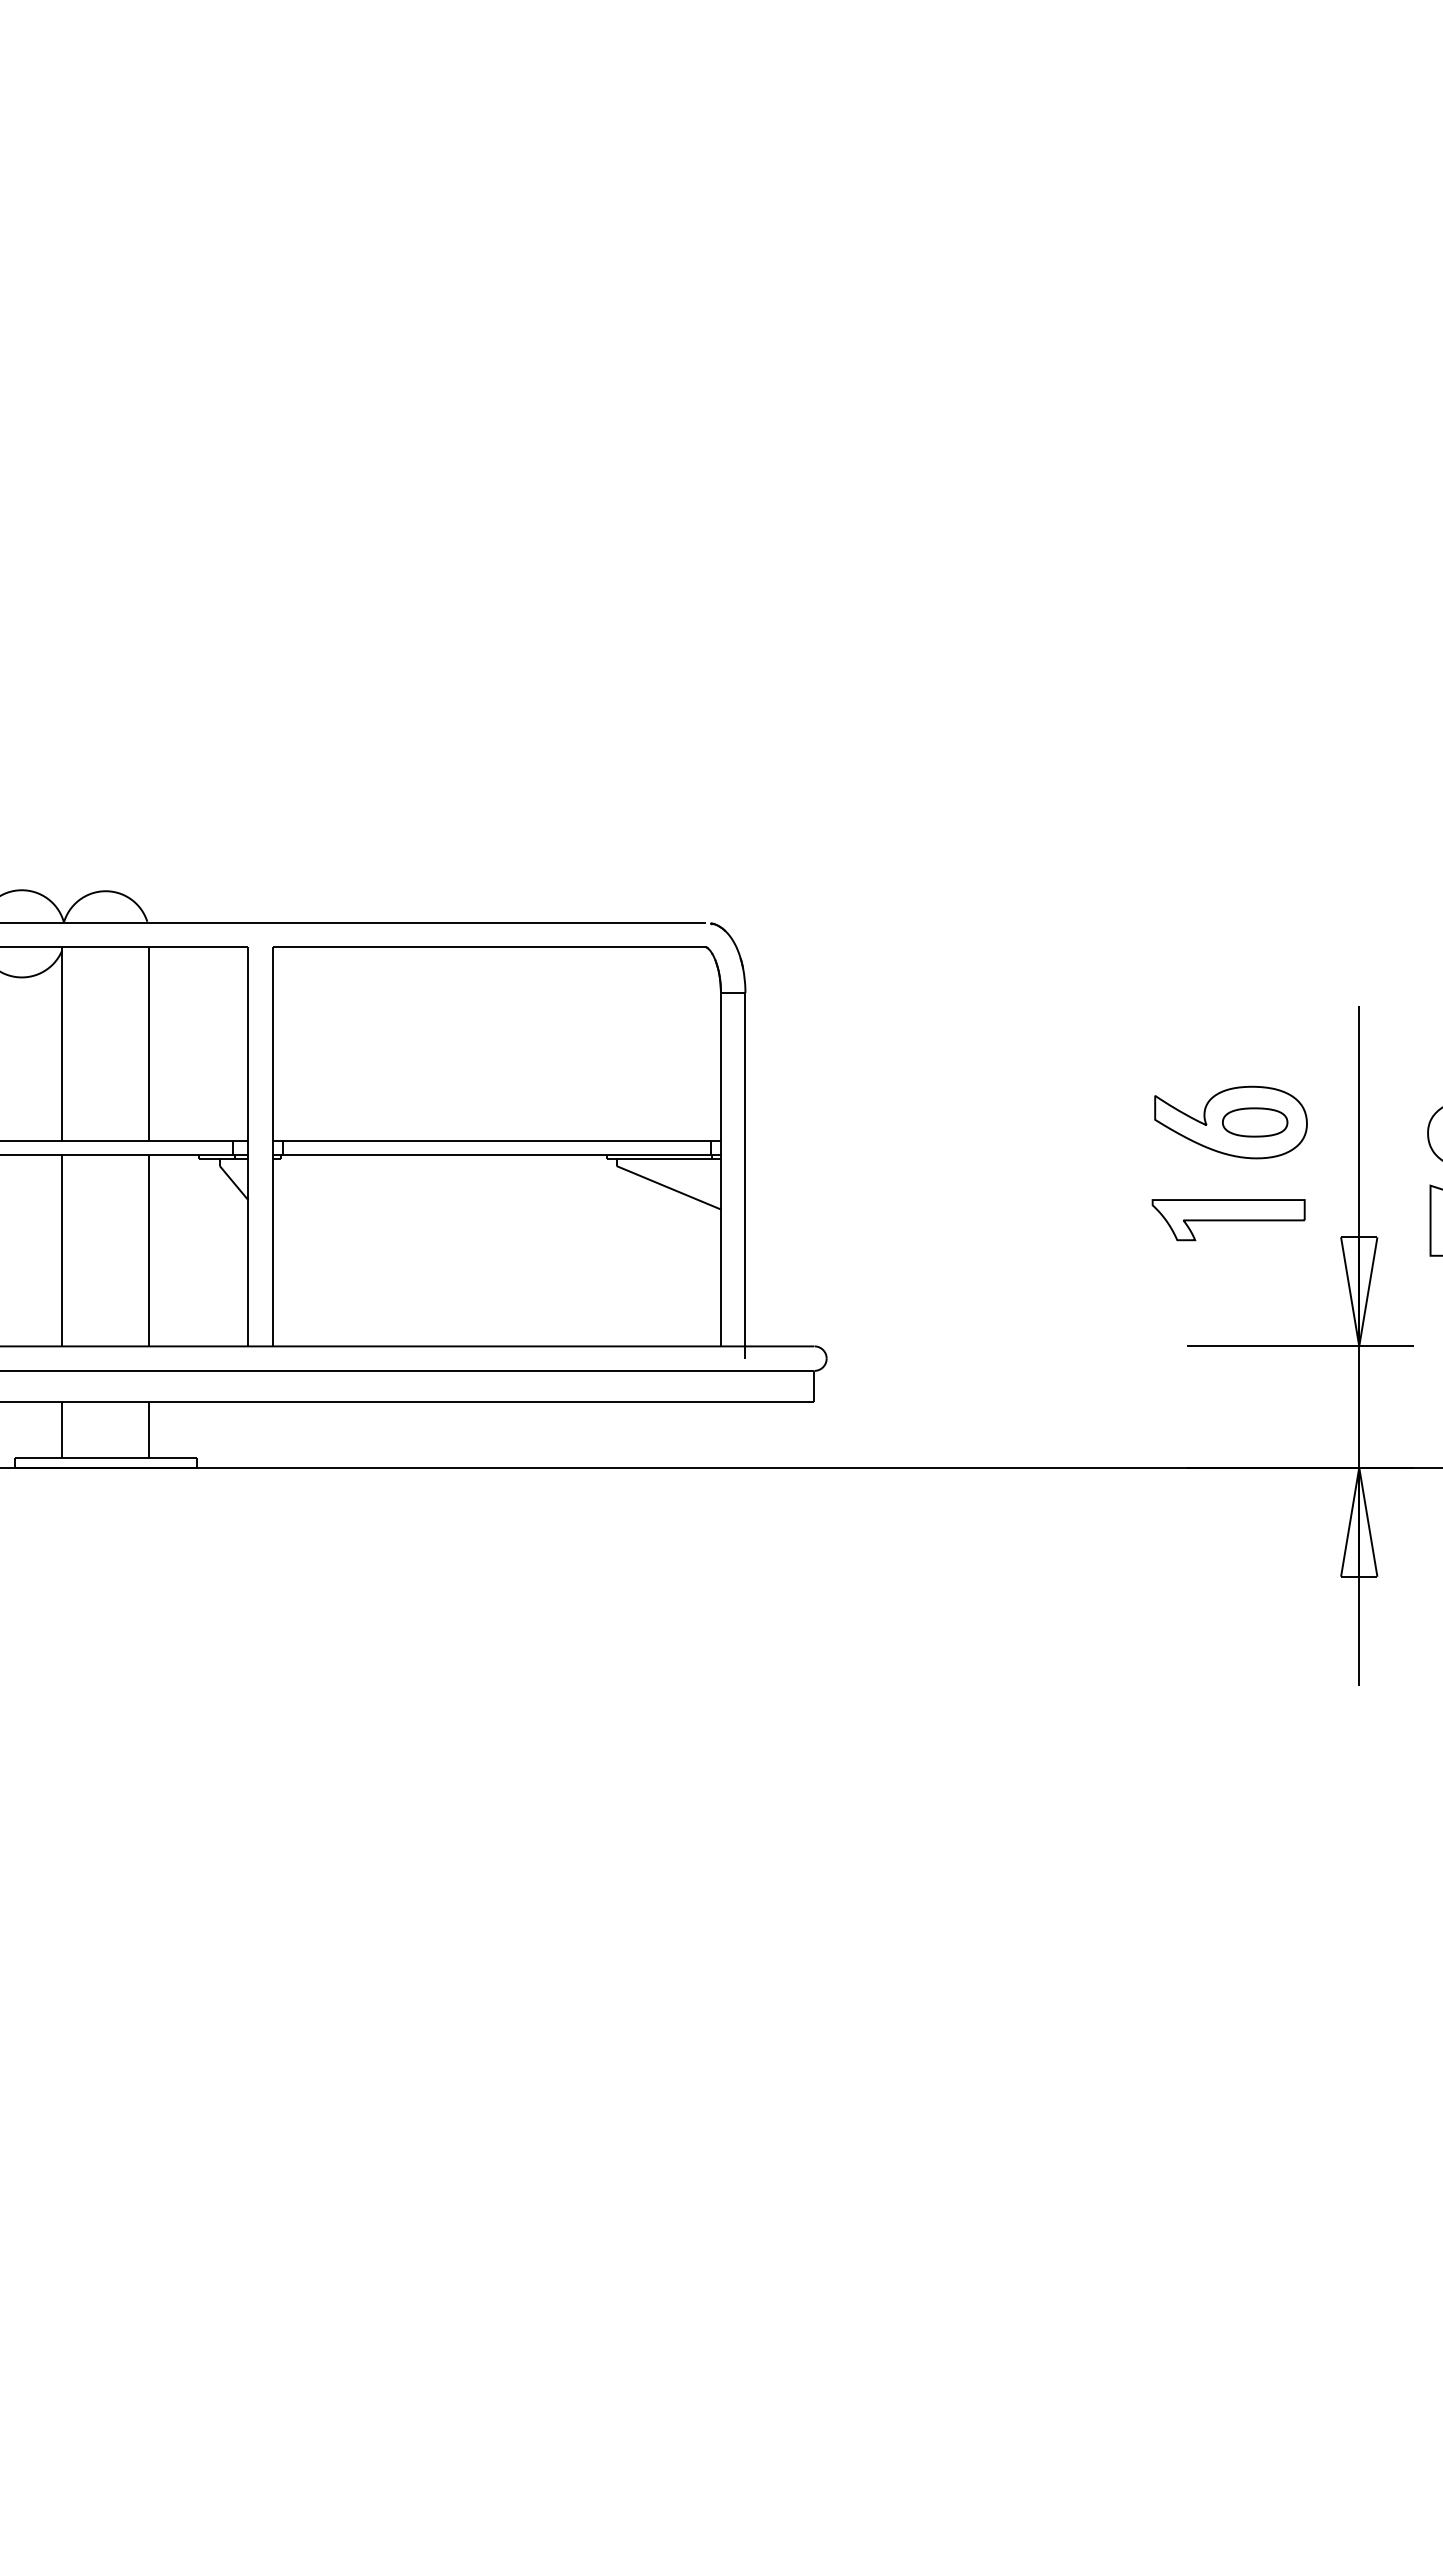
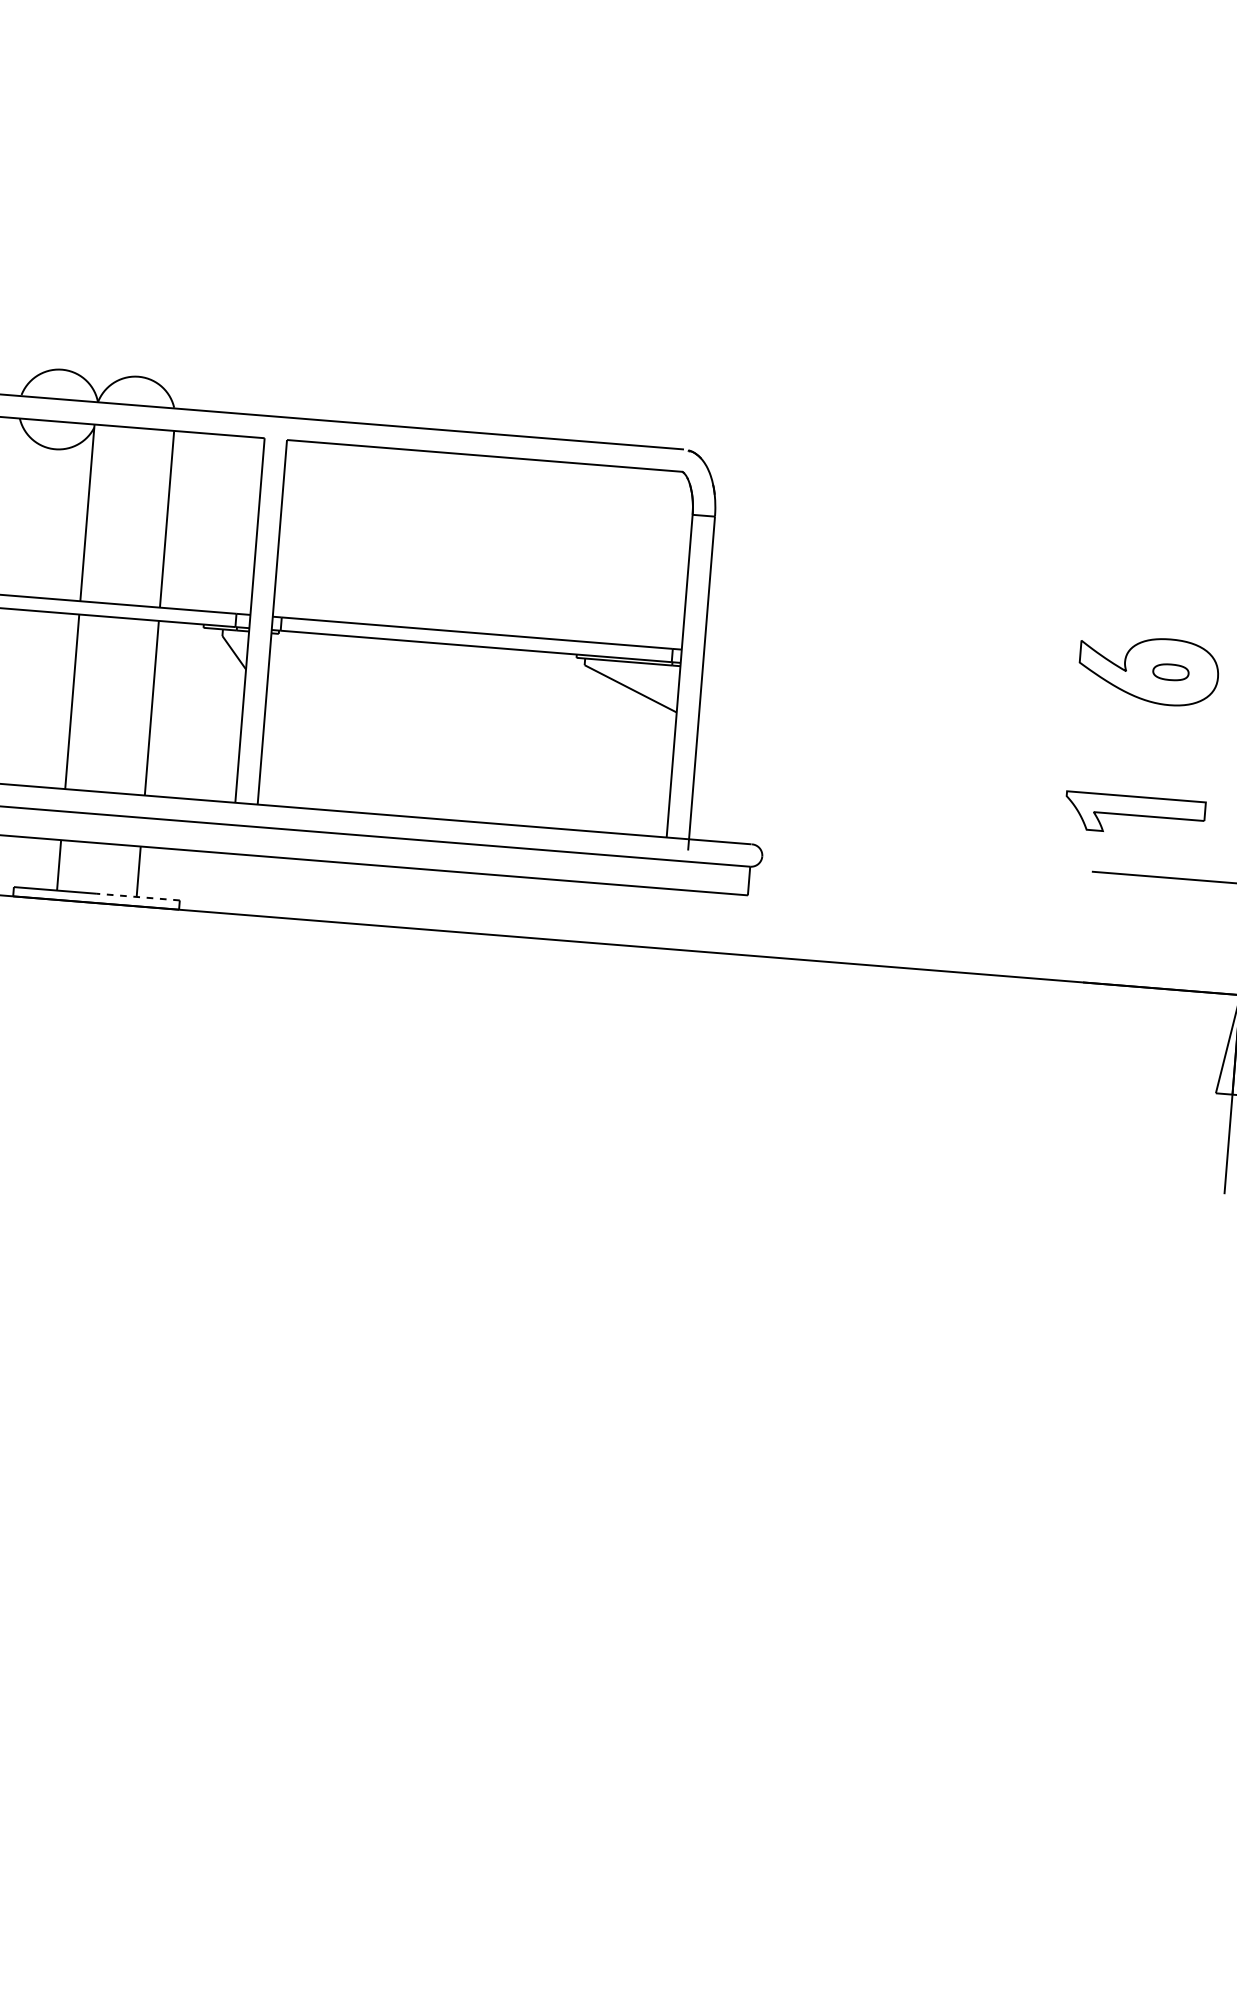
part: (1255, 1122) -> (1171, 672), size x0.6
part: (1228, 1220) -> (1134, 815), moved
line: (150, 1457) -> (137, 897), solid -> dashed

